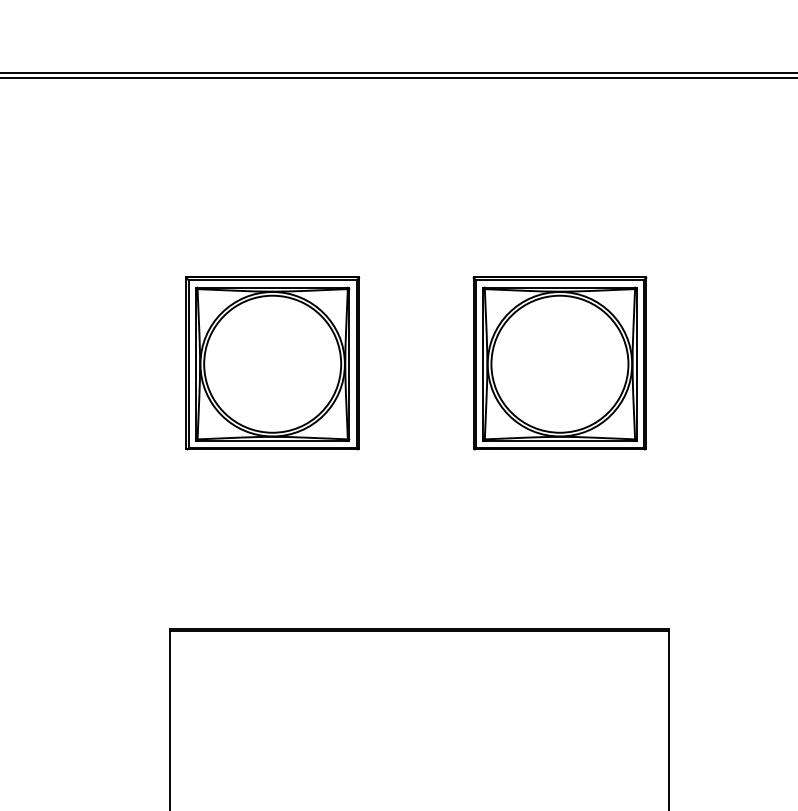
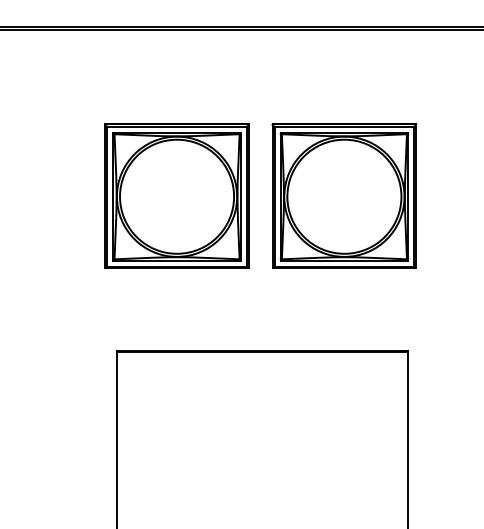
part: (271, 362) -> (176, 195), size x1.43
part: (560, 362) -> (344, 195), size x1.43

